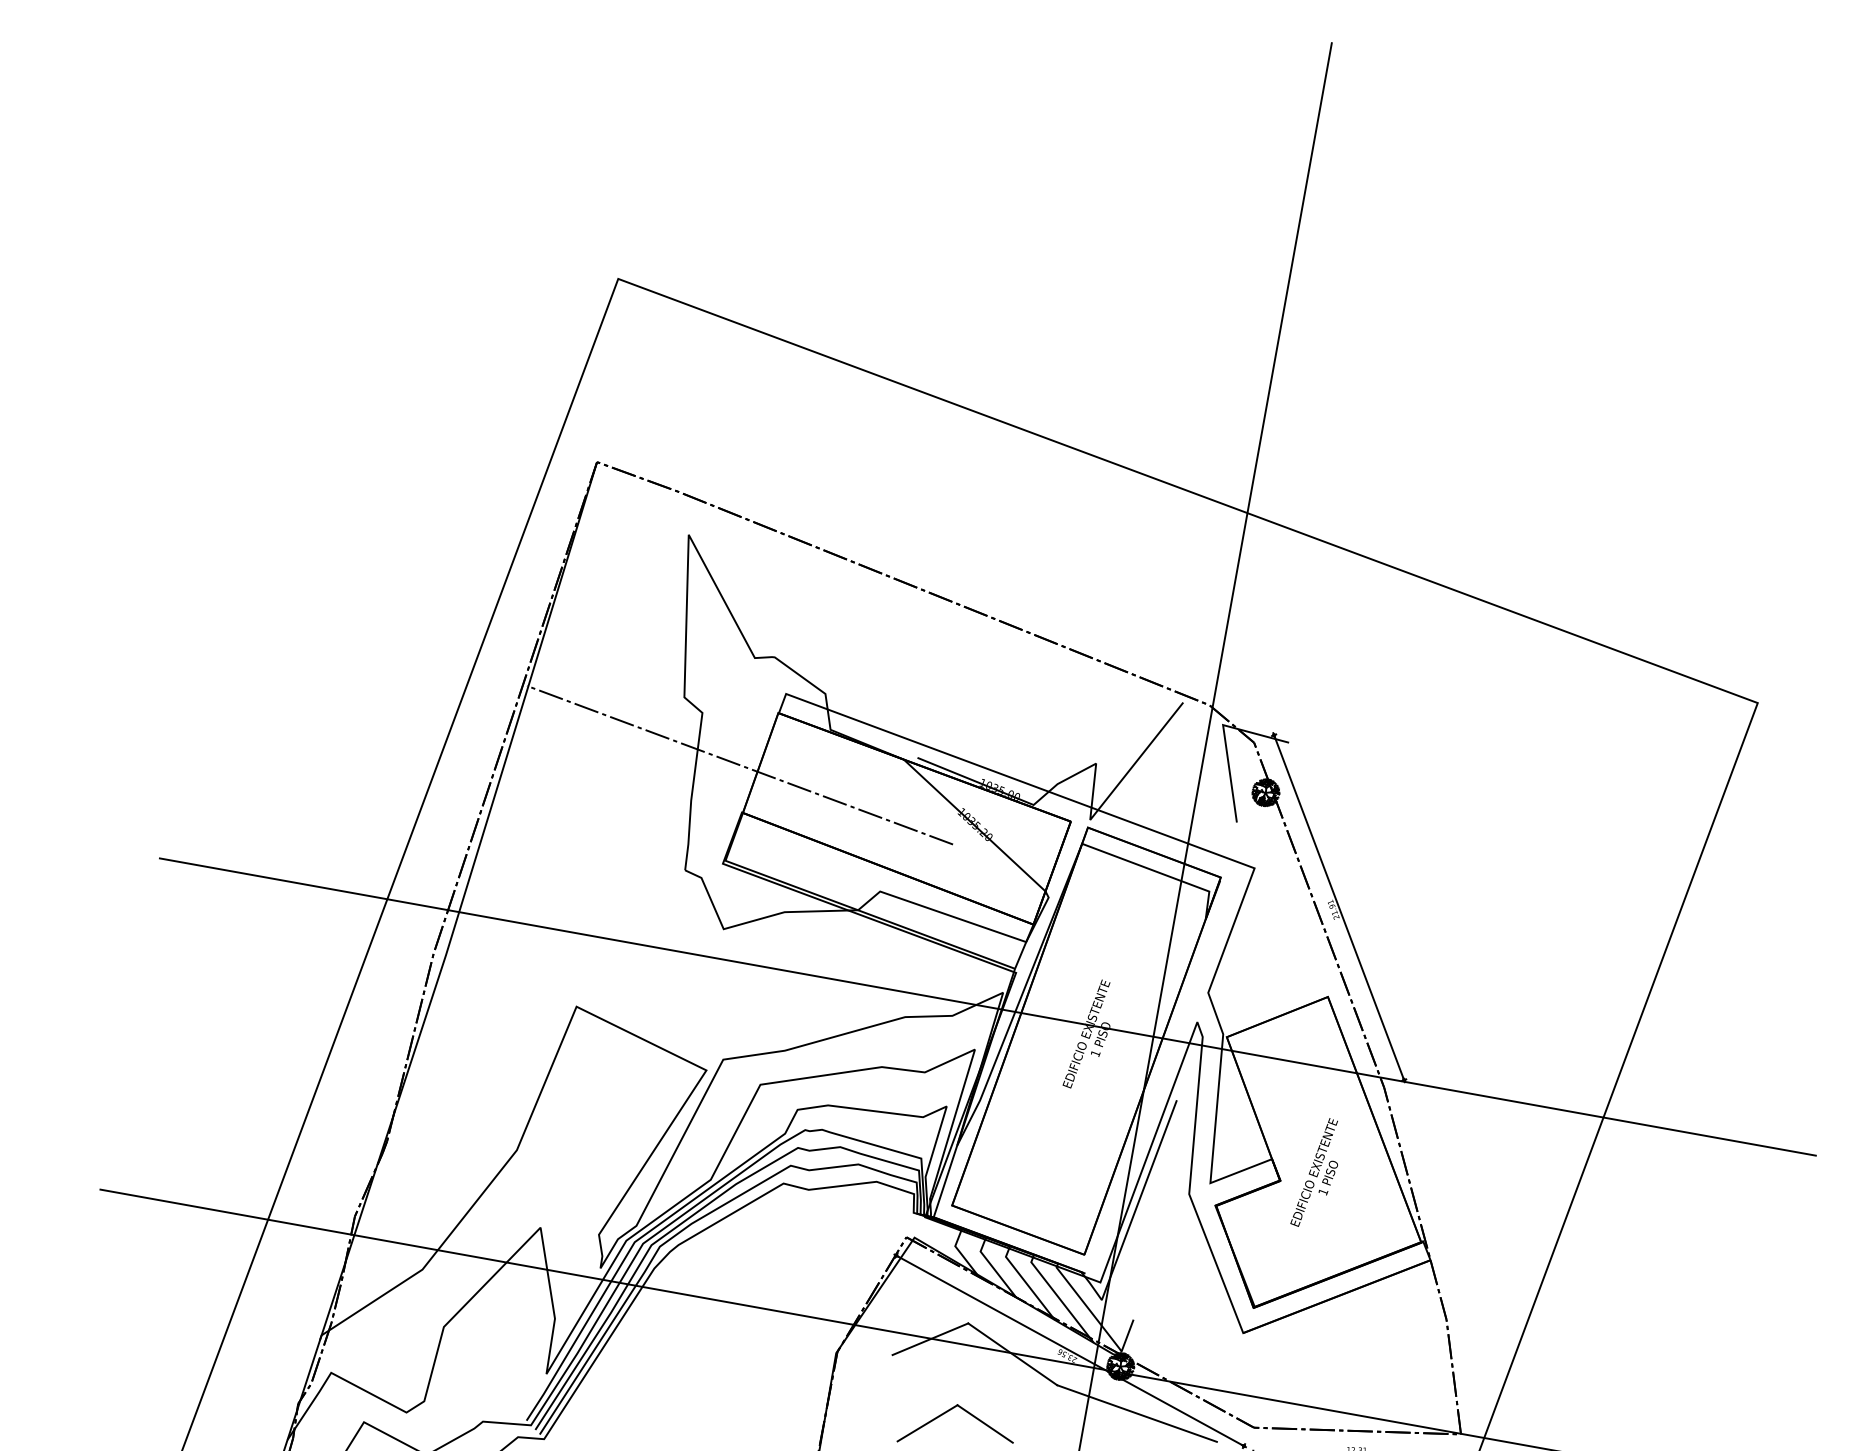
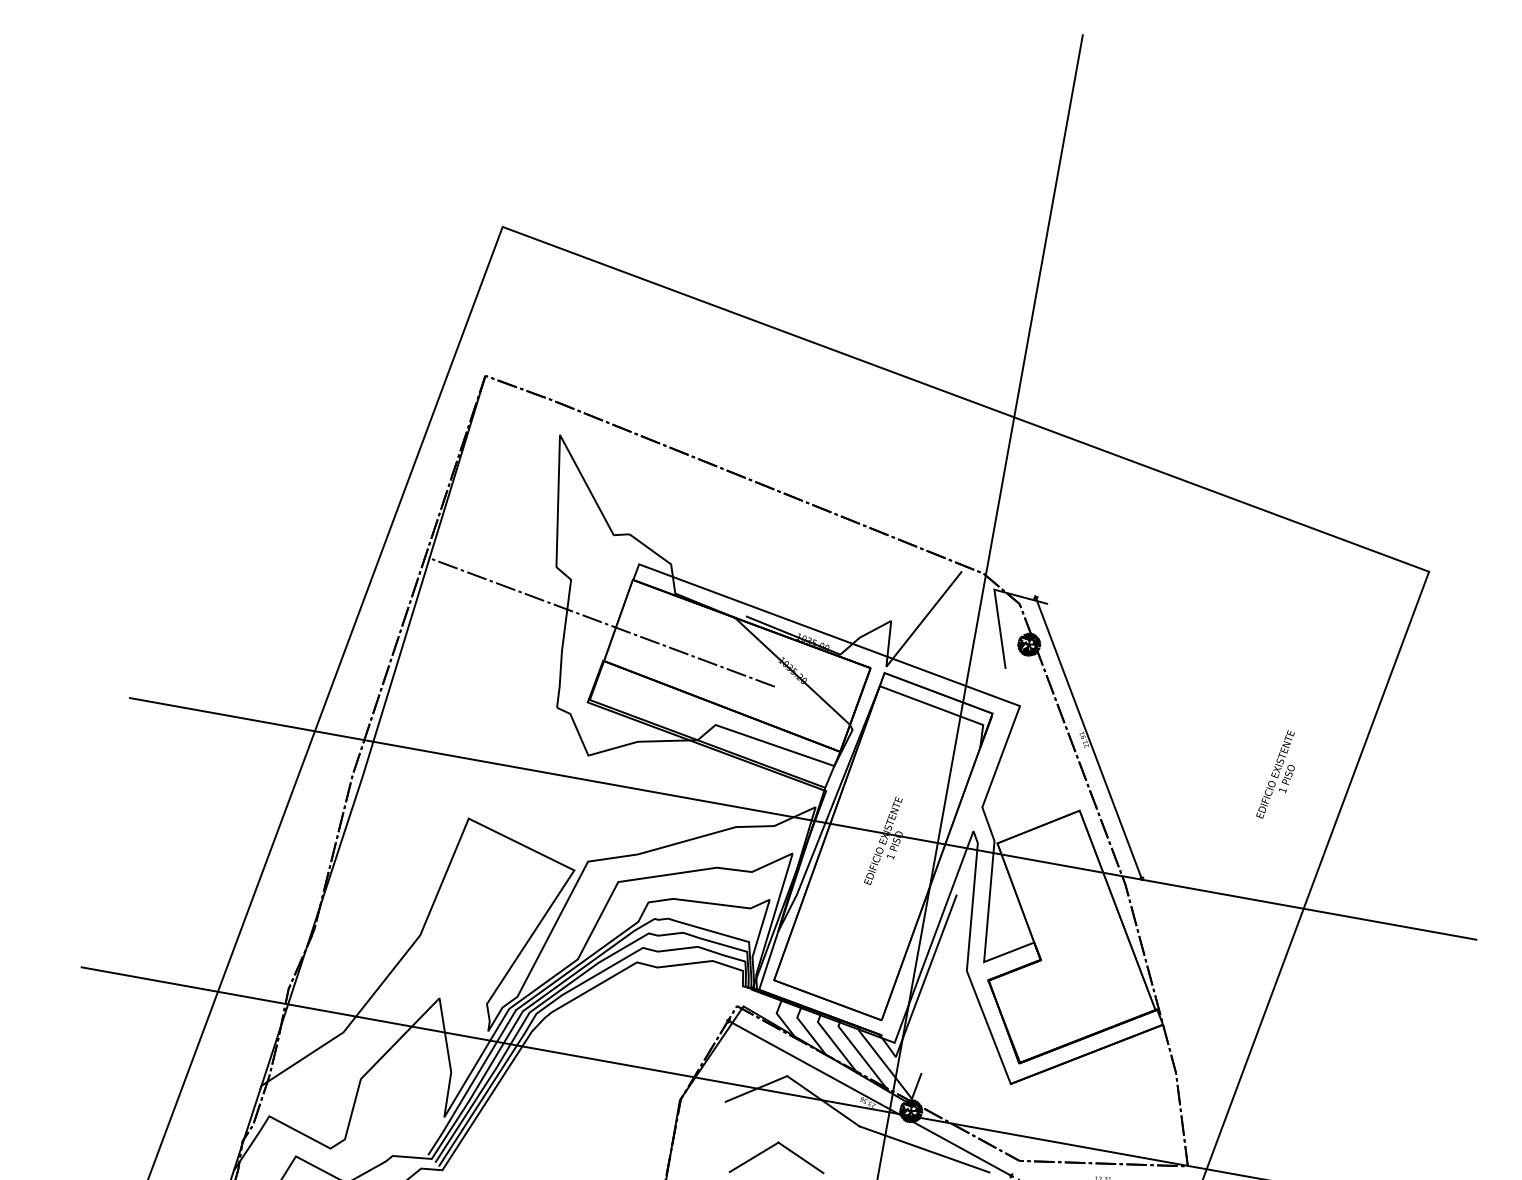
text: (1314, 1172) -> (1275, 774), moved

